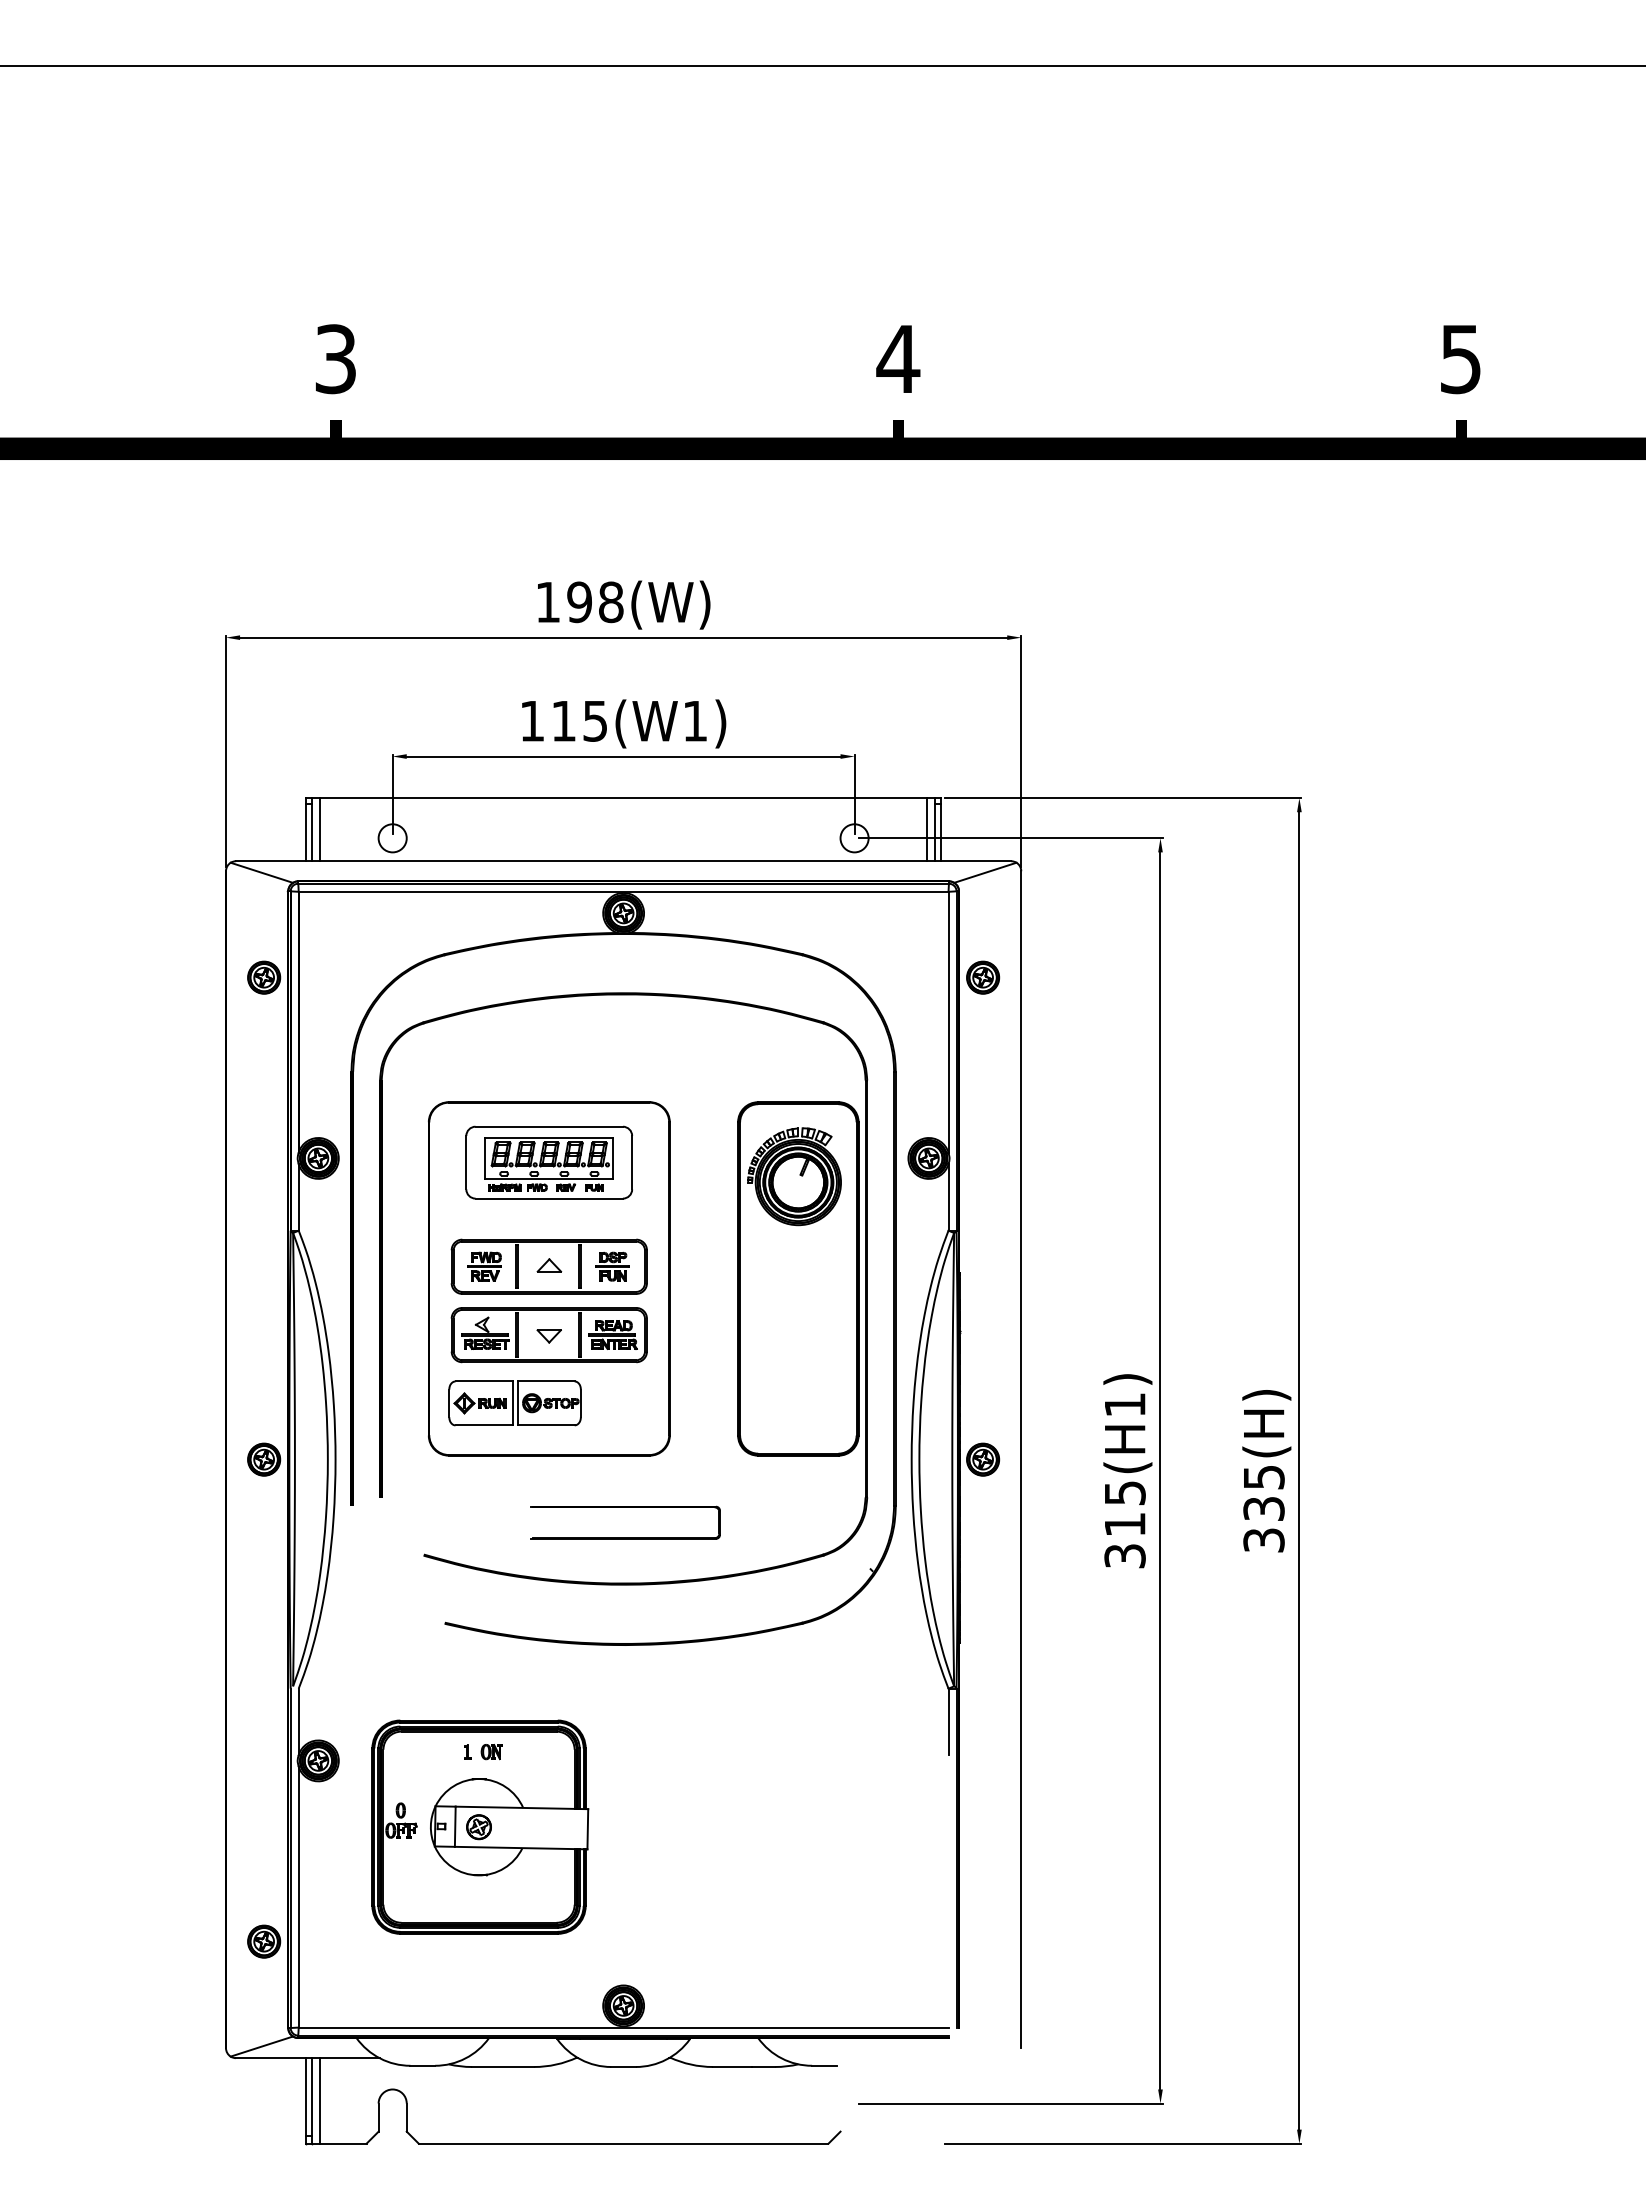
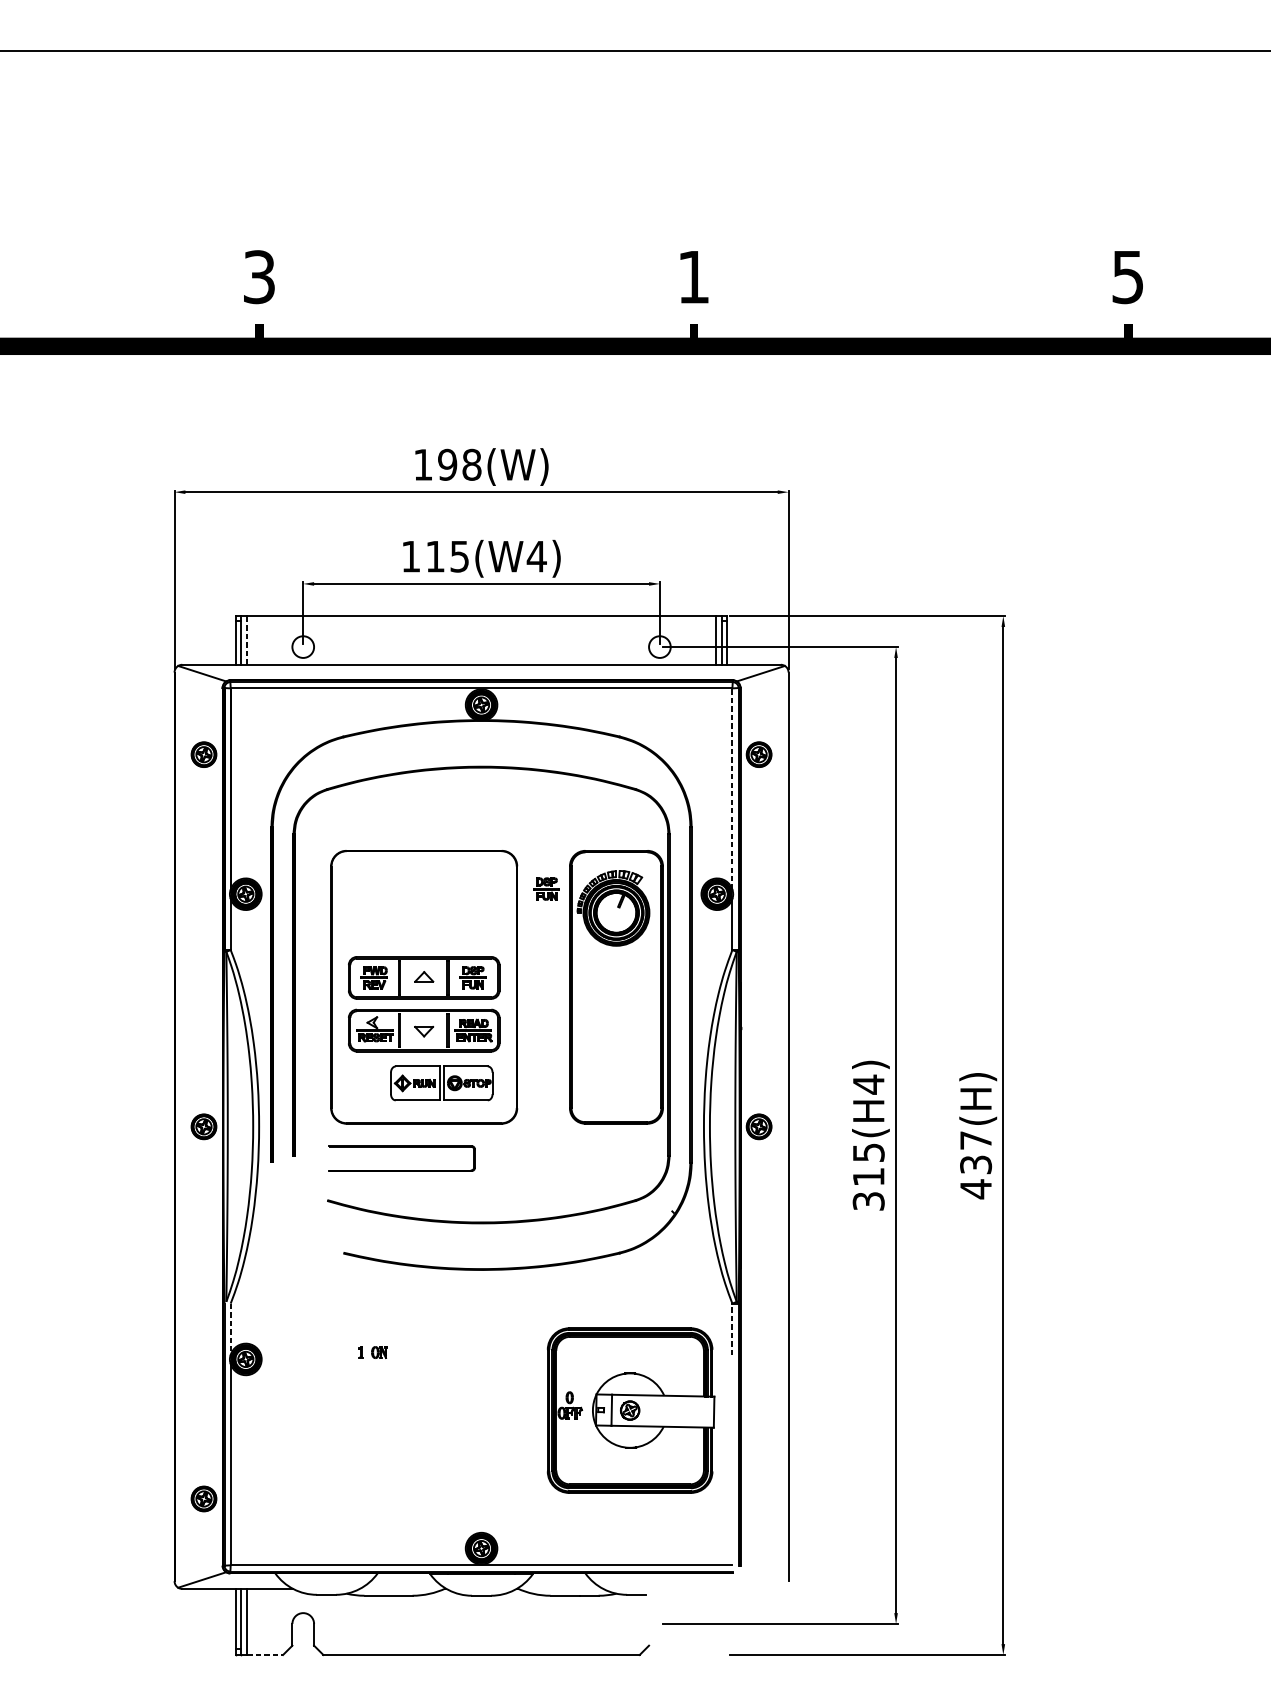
text: (898, 358) -> (693, 276), 4 -> 1
text: (695, 721) -> (537, 556), 115(W1) -> 115(W4)
line: (320, 829) -> (247, 640), solid -> dashed
line: (948, 1021) -> (732, 788), solid -> dashed
part: (707, 1151) -> (546, 888), added
part: (548, 1162) -> (423, 897), removed
part: (514, 1403) -> (441, 1083), moved
text: (1125, 1405) -> (869, 1085), 315(H1) -> 315(H4)
part: (625, 1507) -> (401, 1146), moved
text: (1263, 1509) -> (975, 1165), 335(H) -> 437(H)
line: (948, 1721) -> (732, 1328), solid -> dashed
line: (298, 1722) -> (230, 1329), solid -> dashed
part: (480, 1826) -> (631, 1410), moved
line: (343, 2143) -> (265, 1654), solid -> dashed

